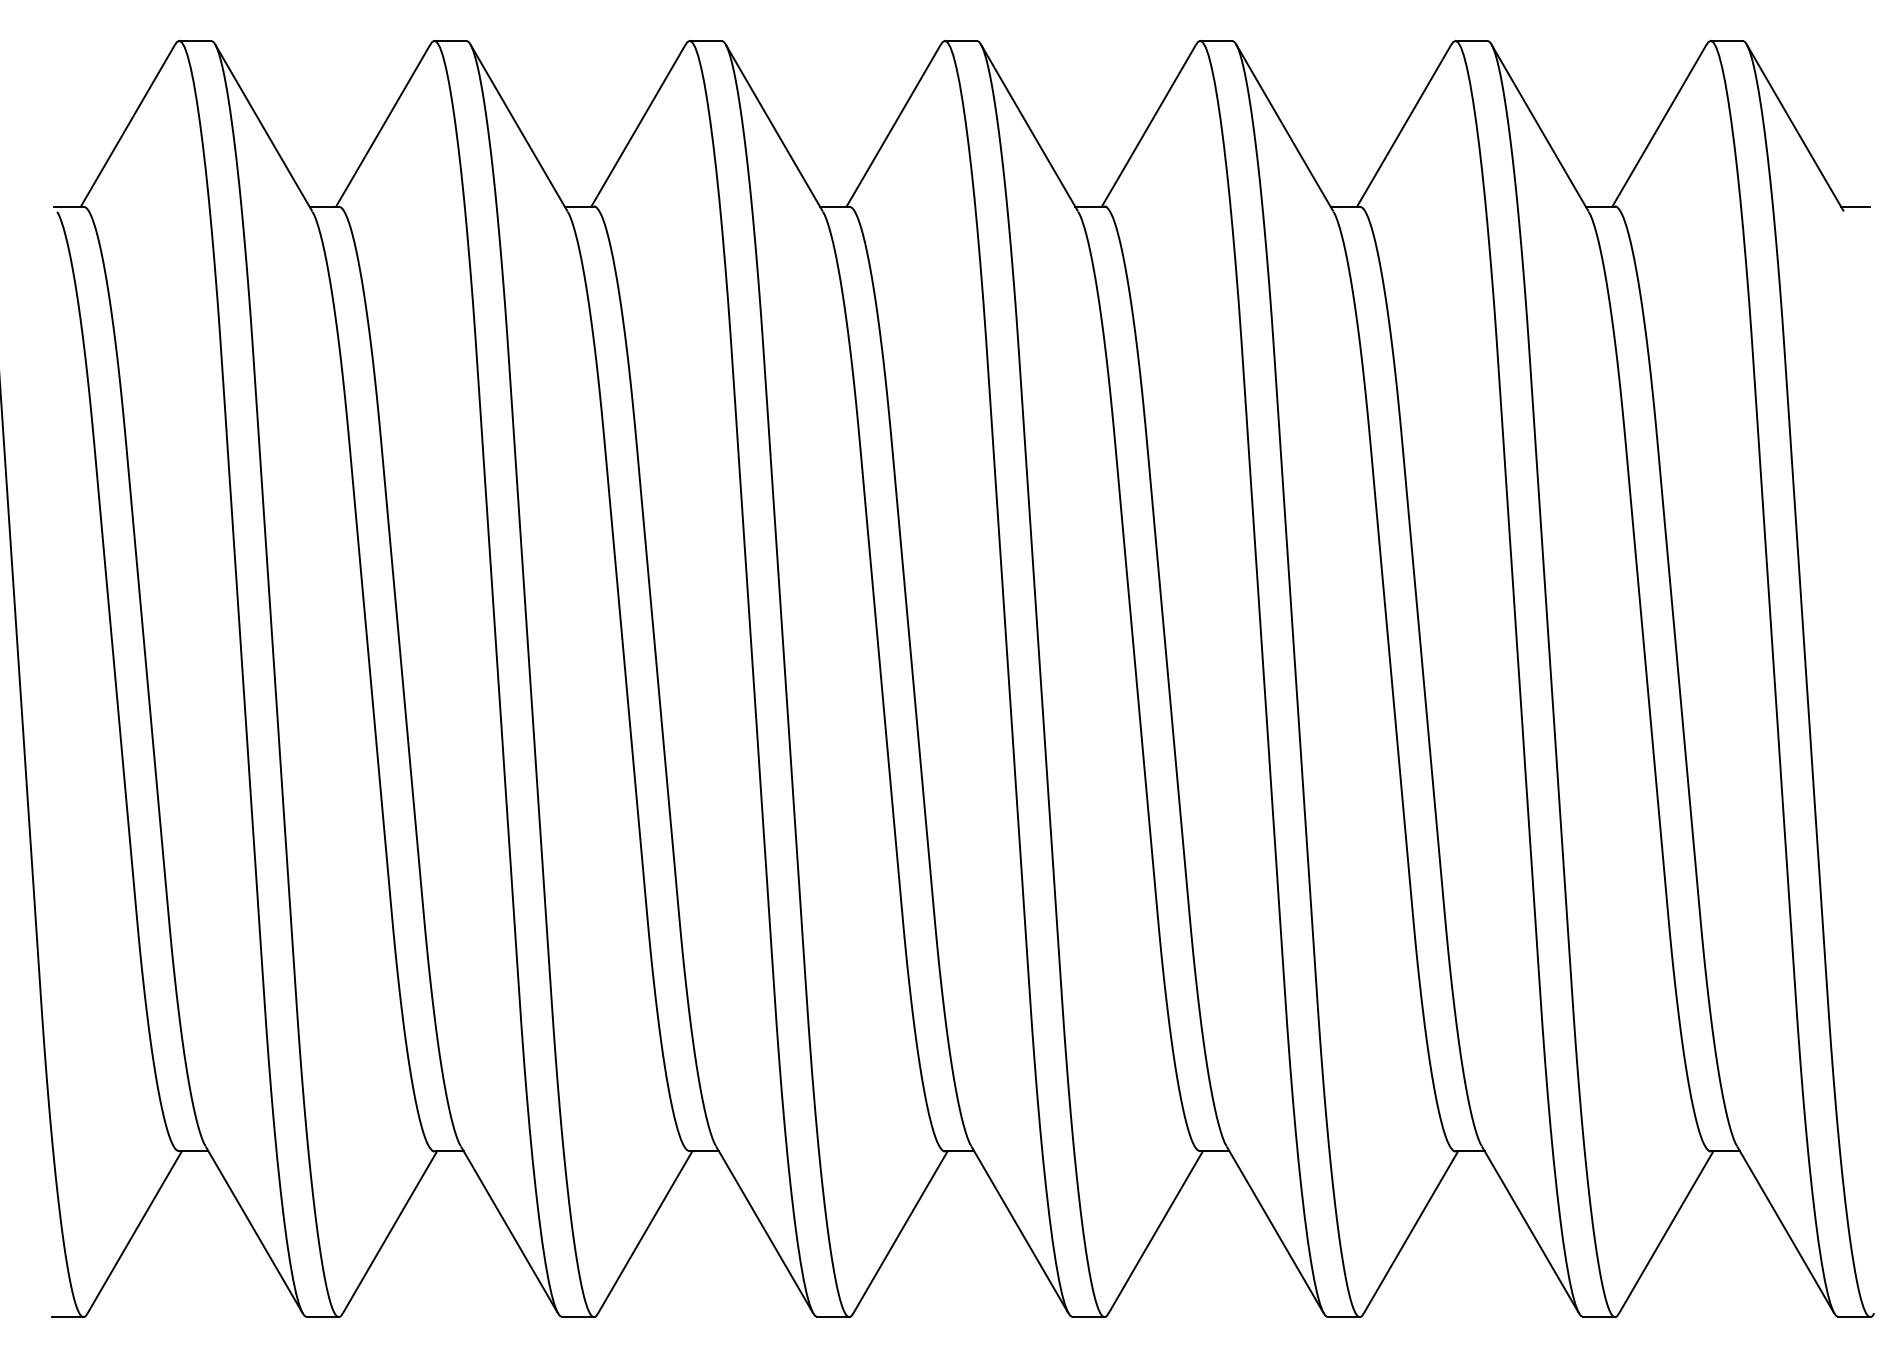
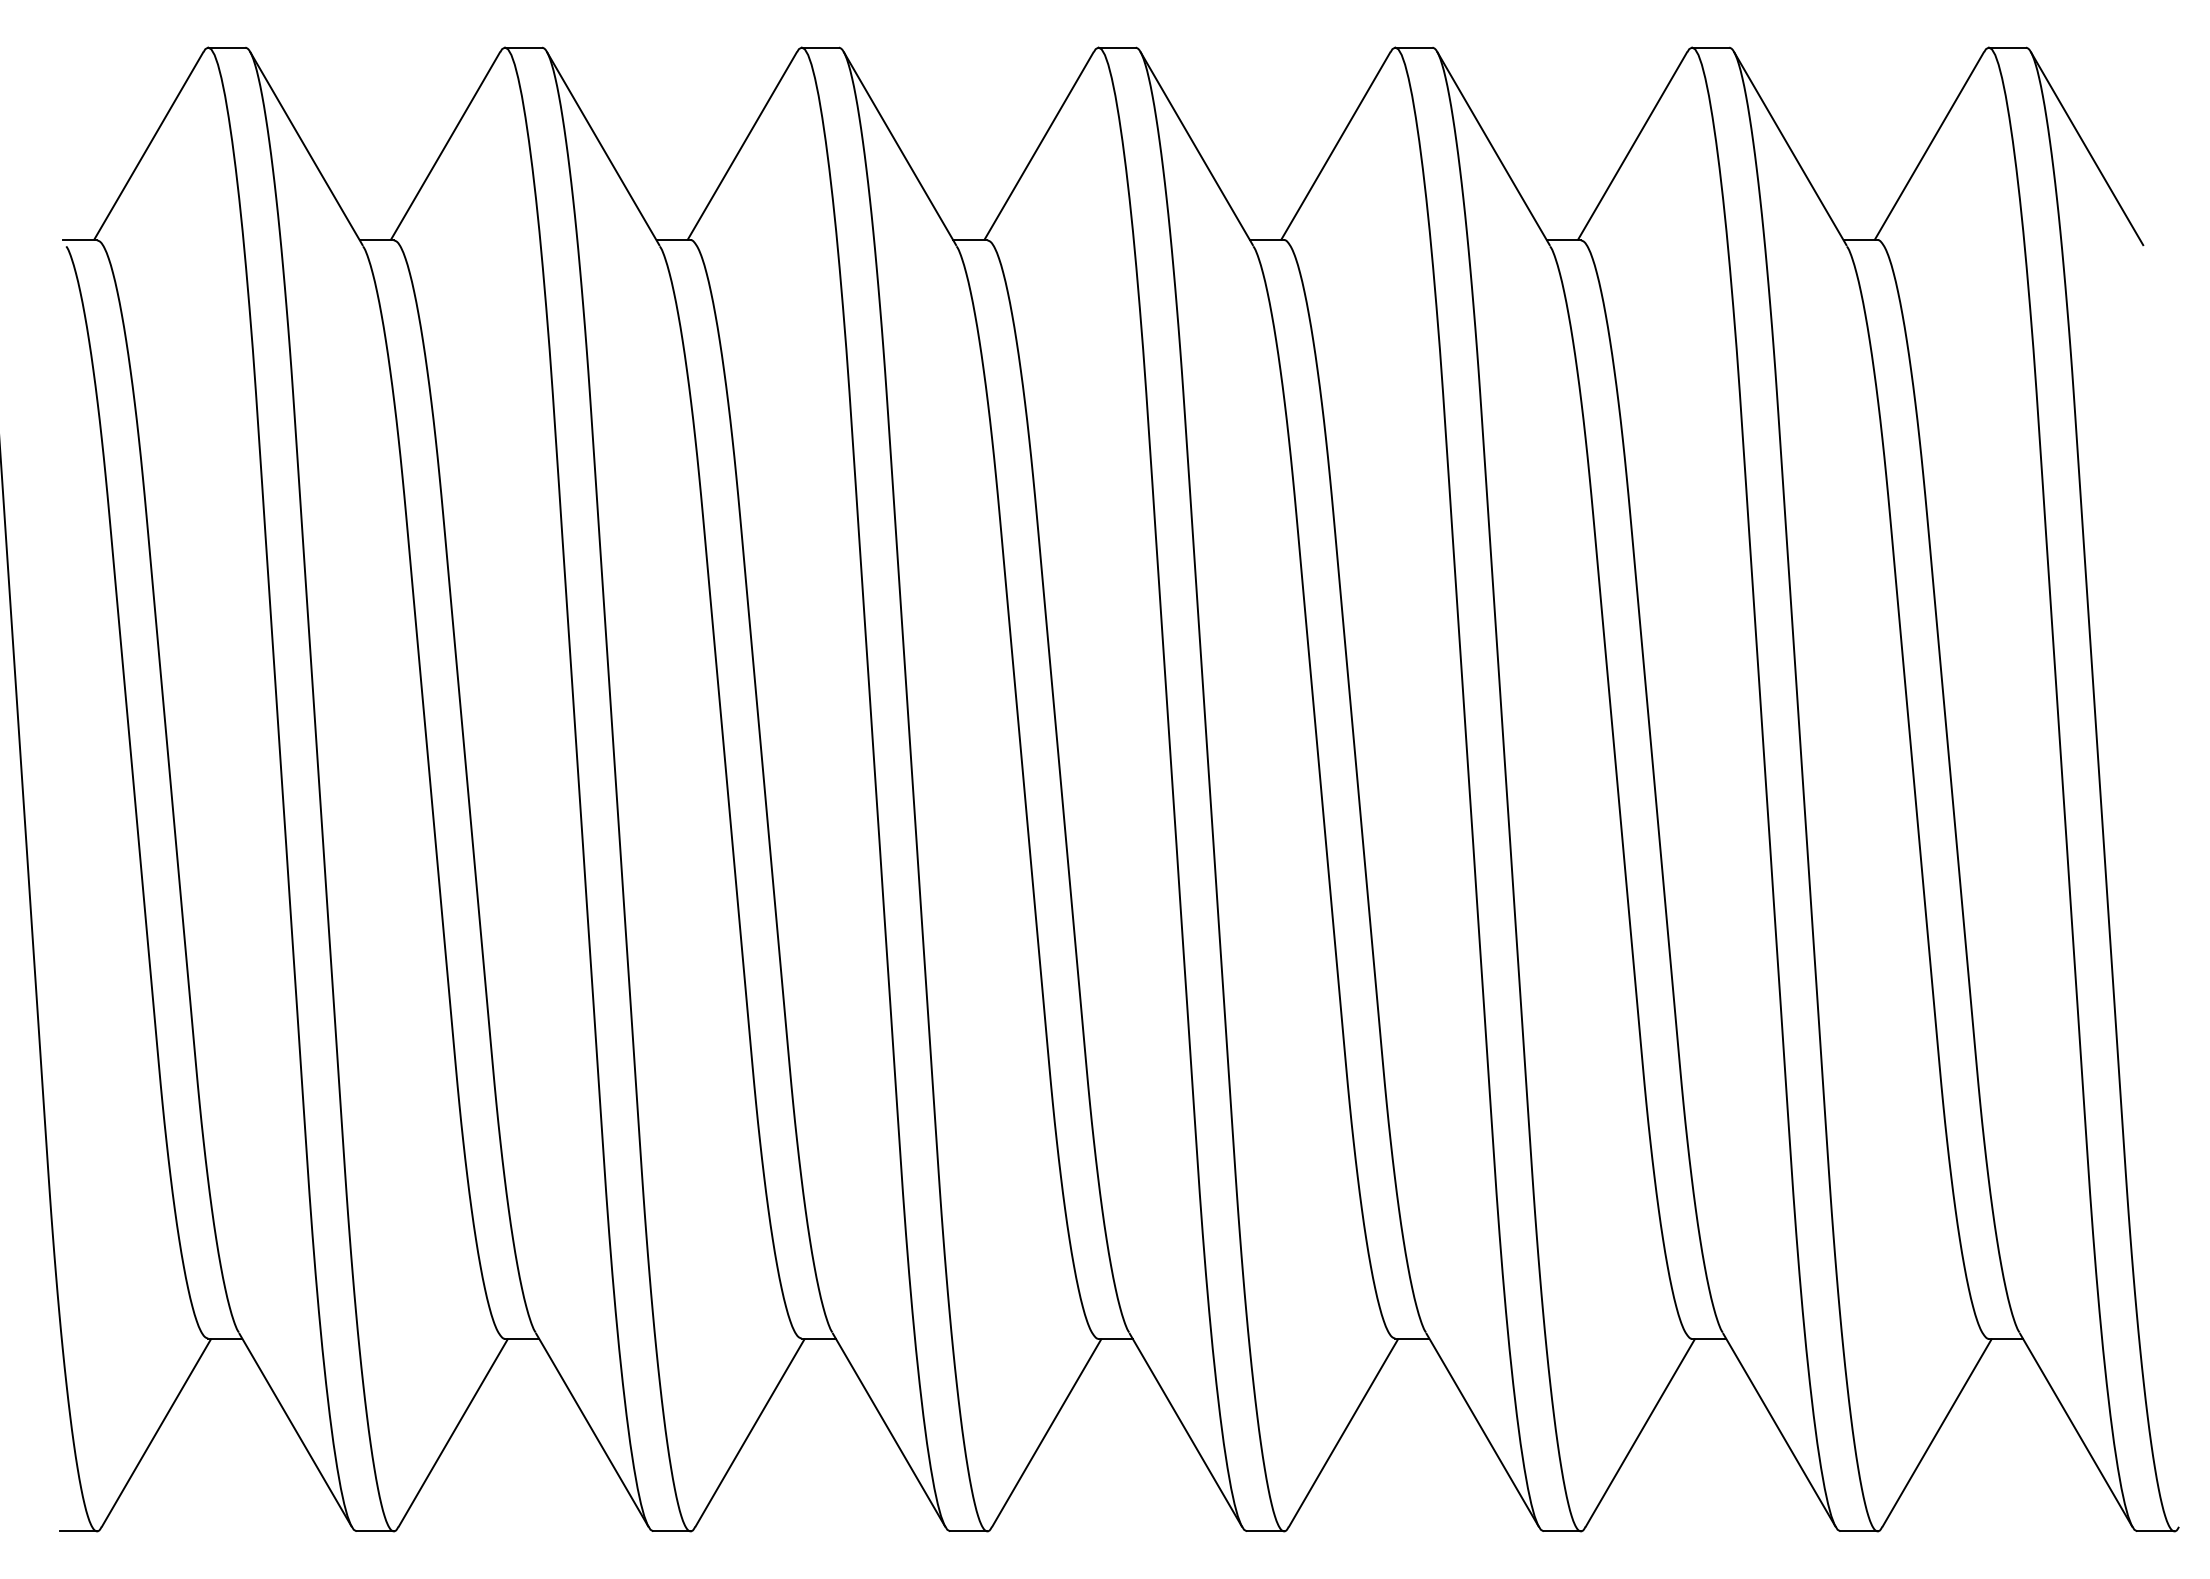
line: (1855, 206) -> (2157, 240), removed

